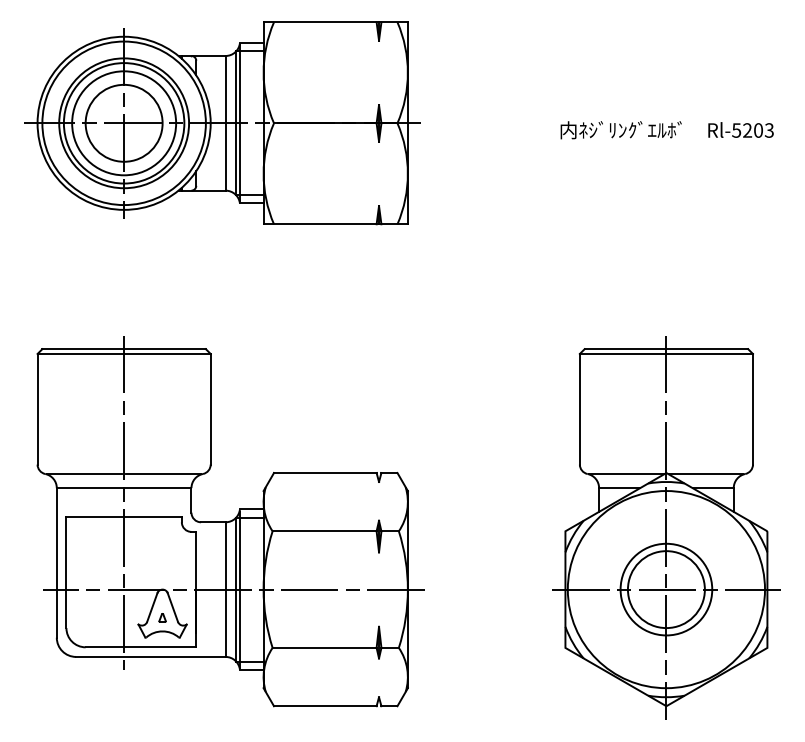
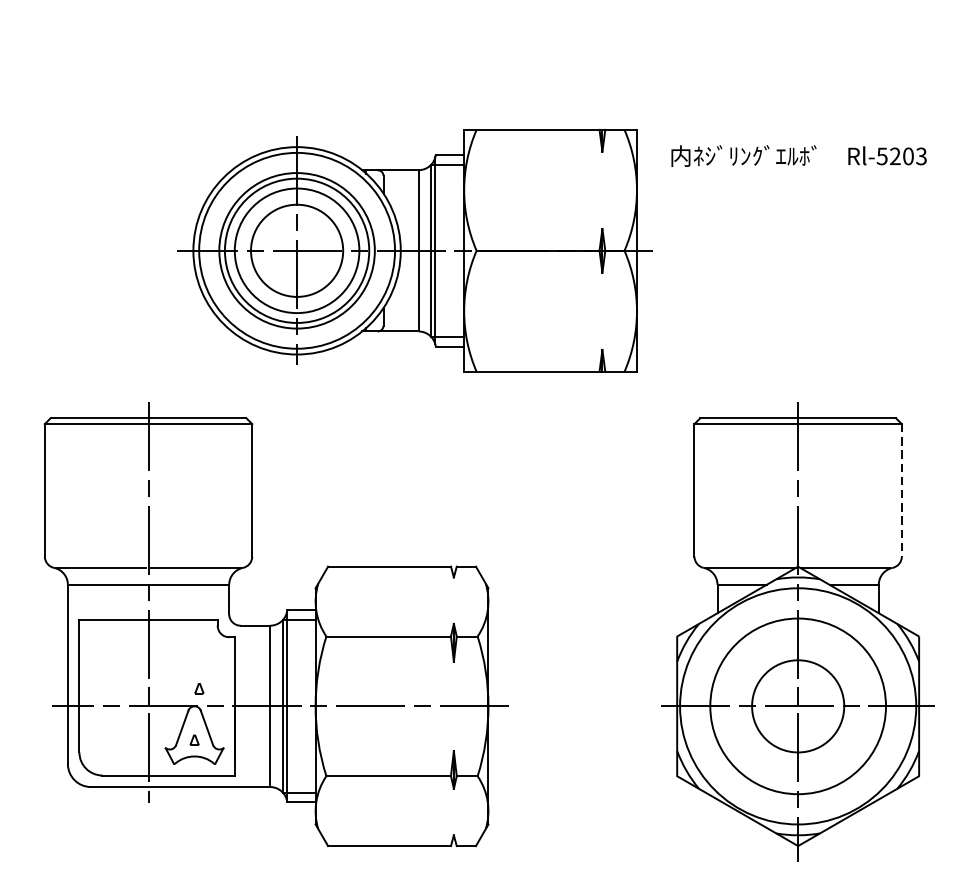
part: (222, 123) -> (414, 251), moved
line: (752, 409) -> (901, 490), solid -> dashed
part: (166, 574) -> (199, 688), added
circle: (666, 589) -> (798, 706), size x1.6

